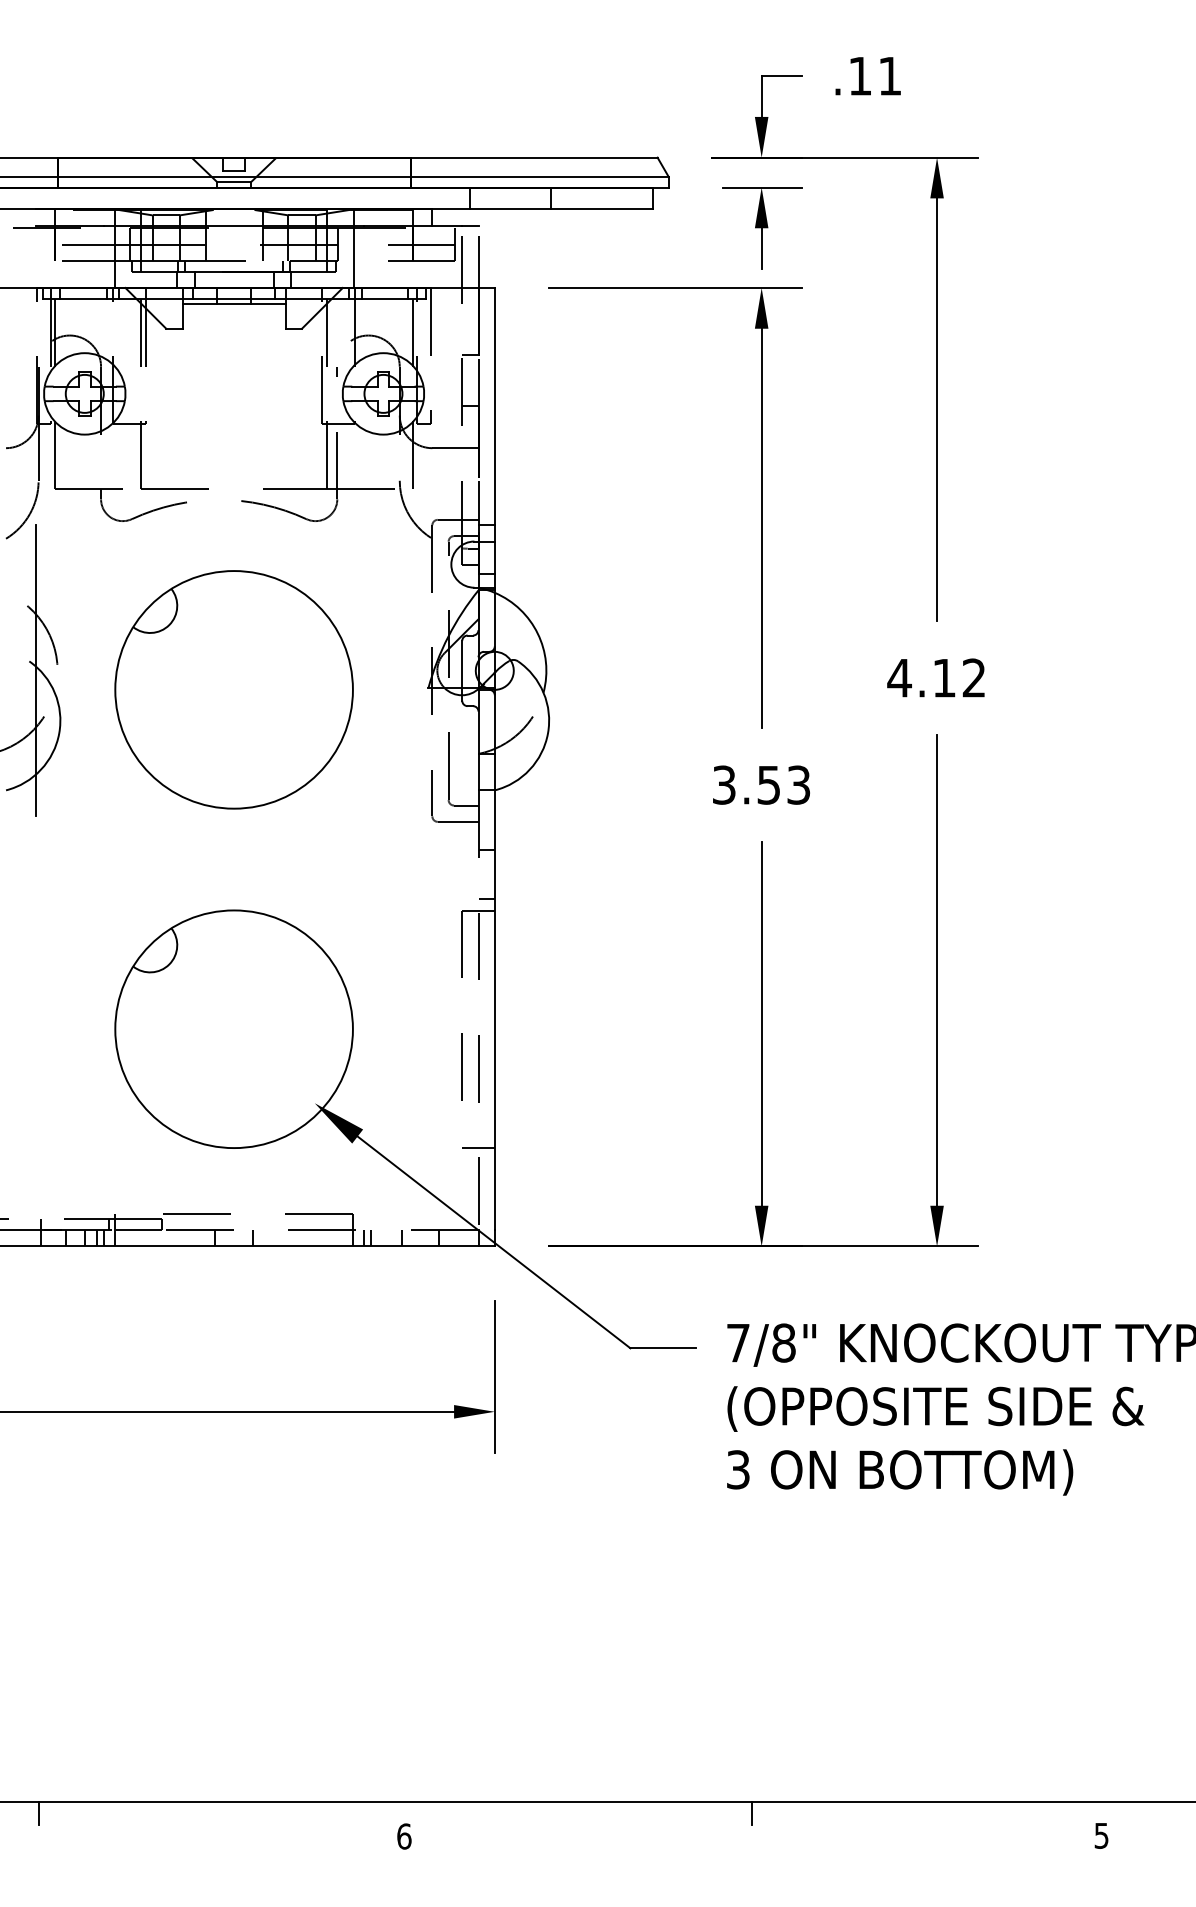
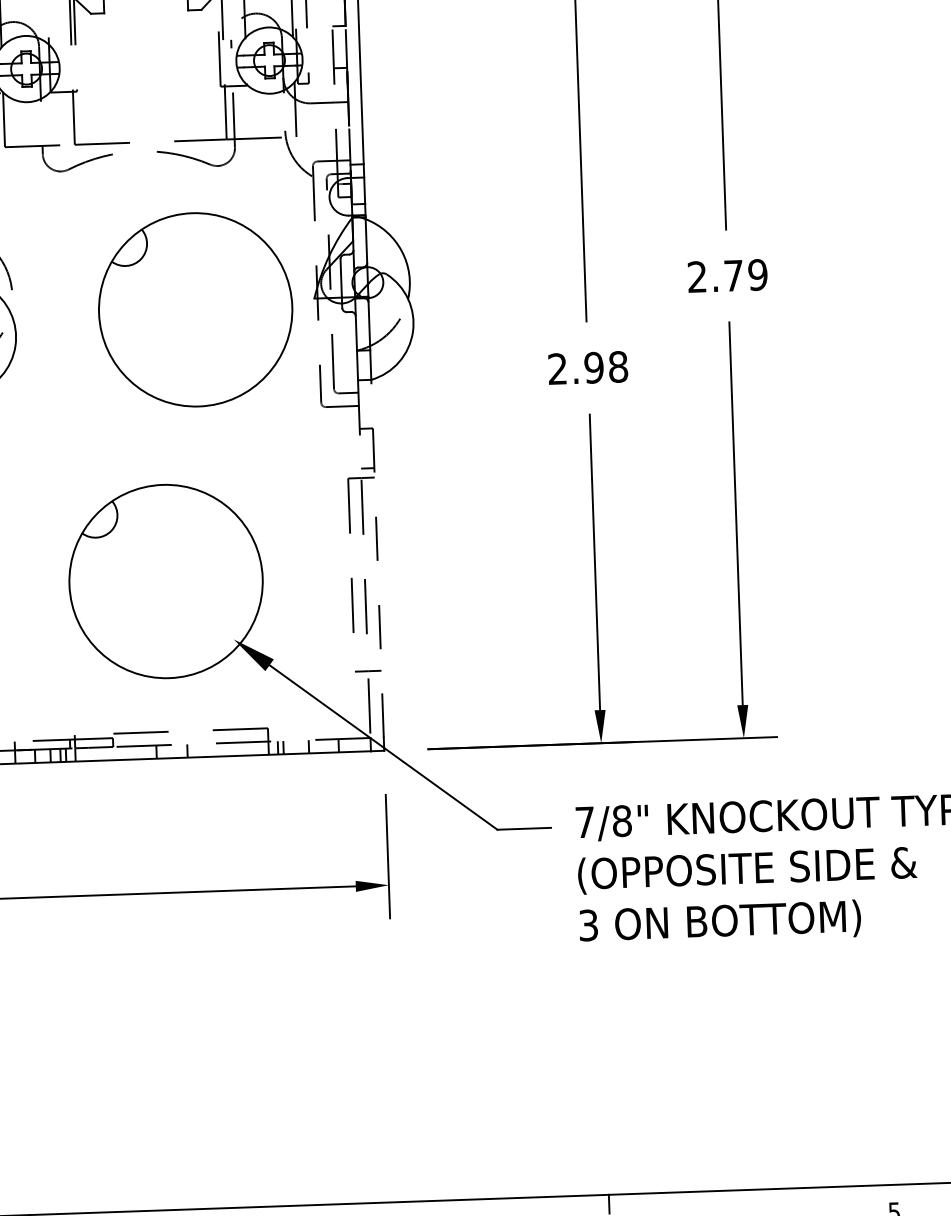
text: (936, 677) -> (727, 275), 4.12 -> 2.79
part: (233, 689) -> (195, 309), moved
text: (761, 784) -> (588, 367), 3.53 -> 2.98
line: (494, 1010) -> (377, 558), solid -> dashed

